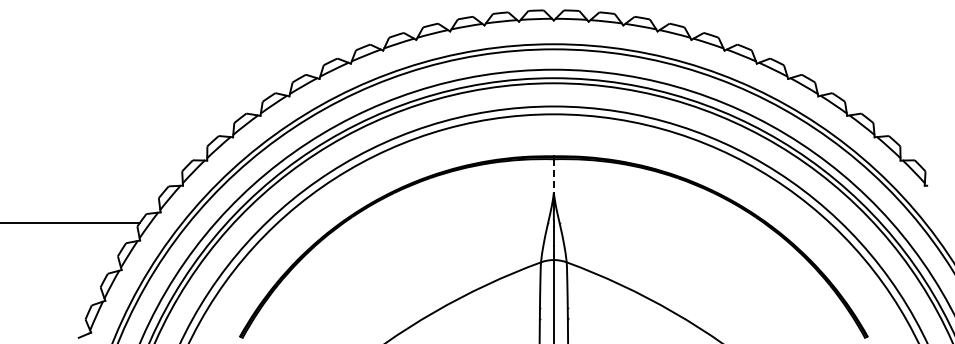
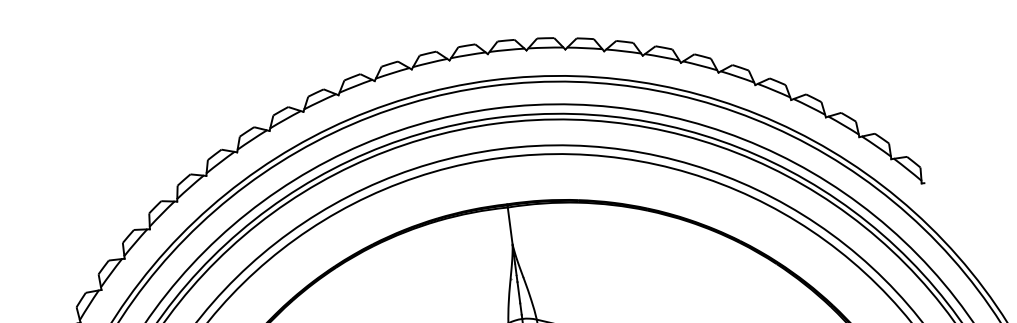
line: (553, 176) -> (509, 226), dashed -> solid

